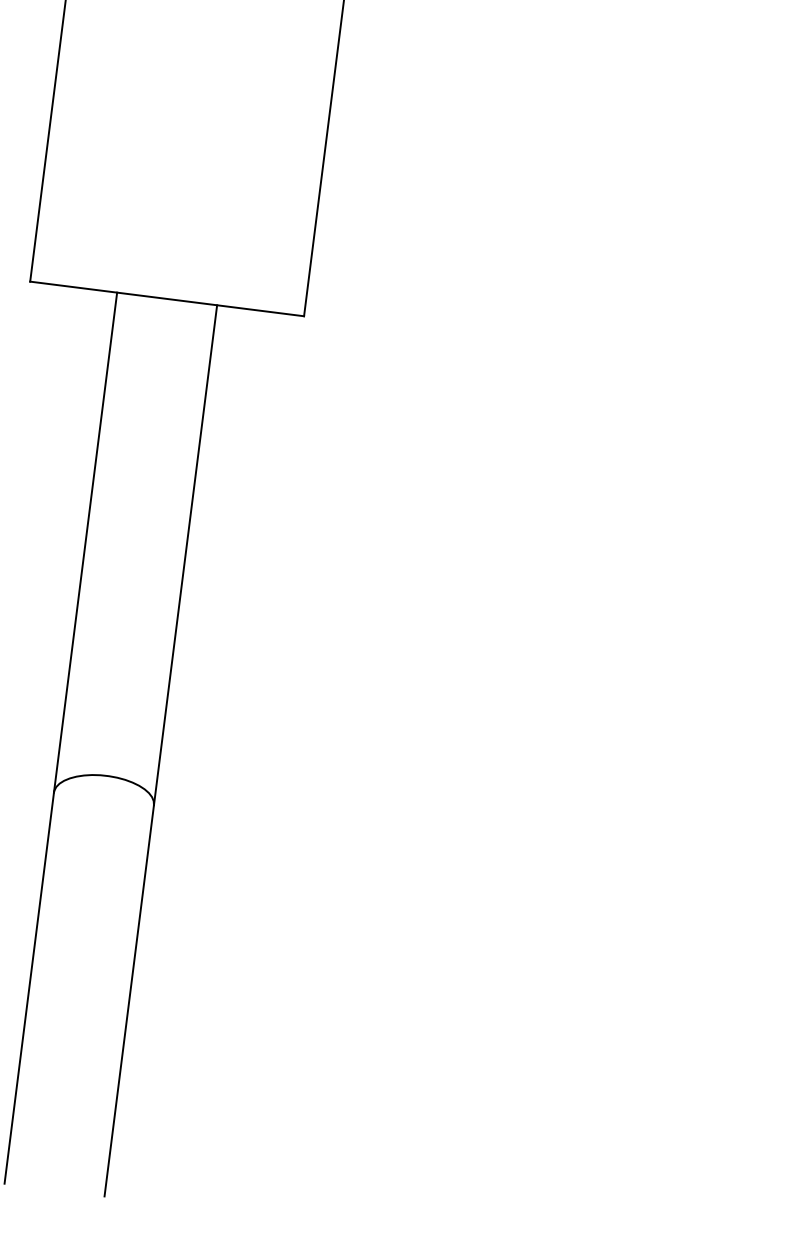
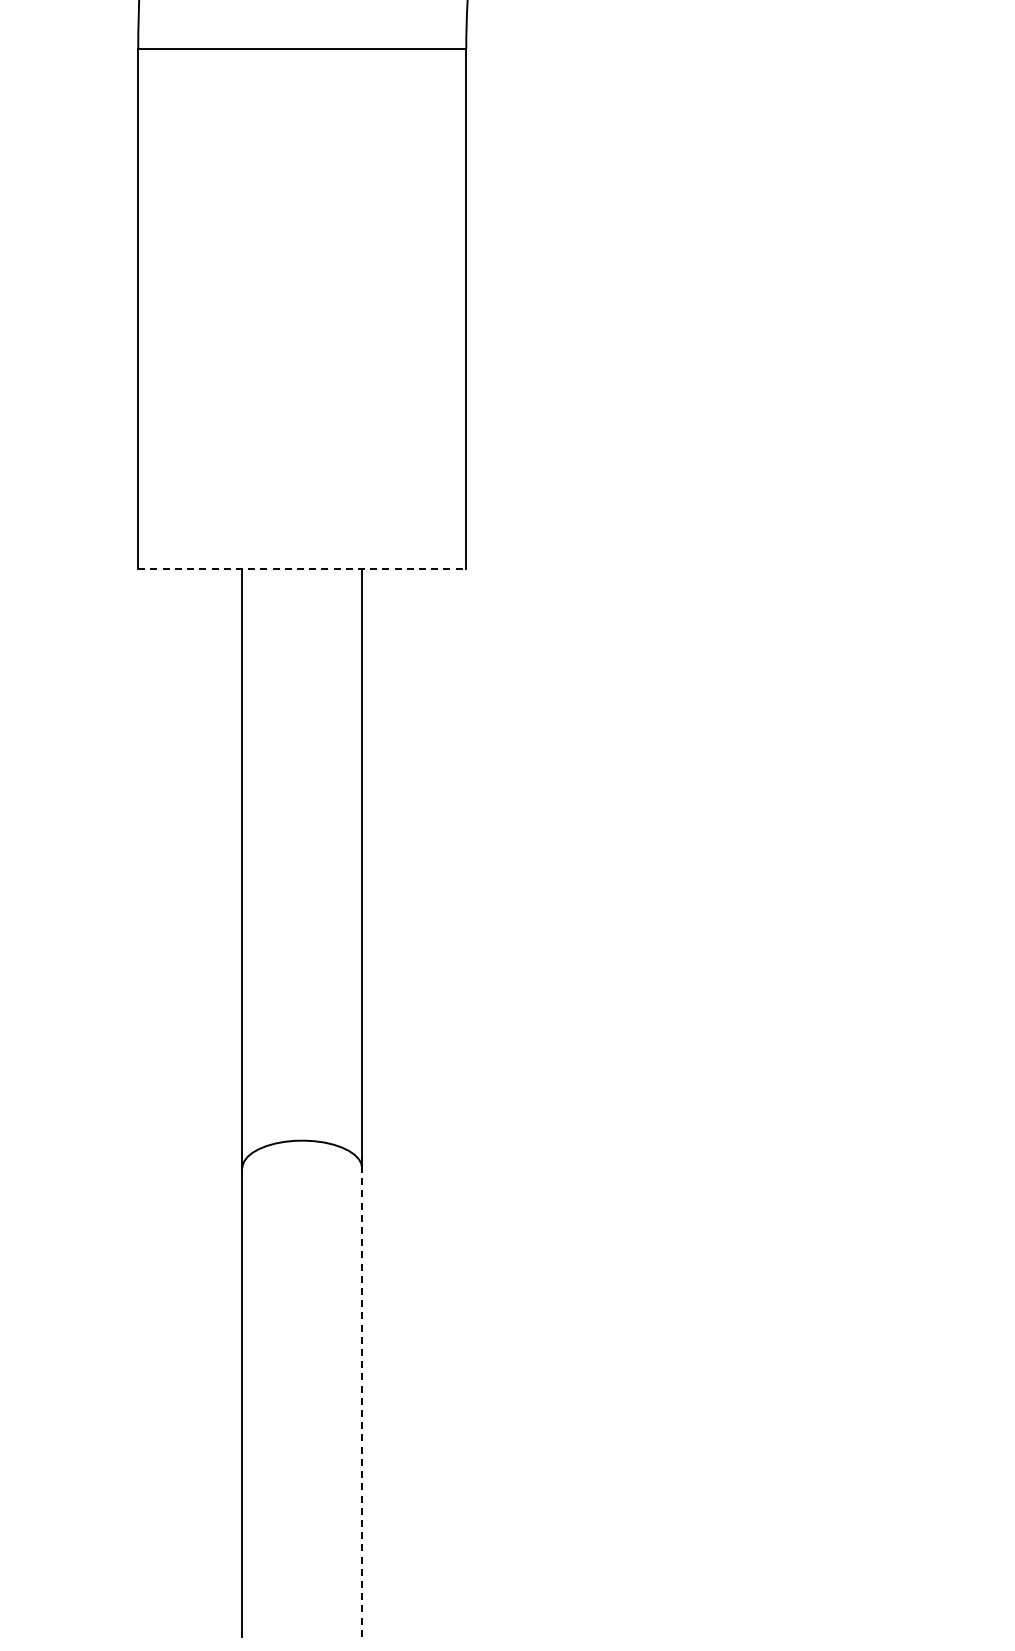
line: (167, 299) -> (302, 569), solid -> dashed
line: (129, 1000) -> (362, 1401), solid -> dashed

